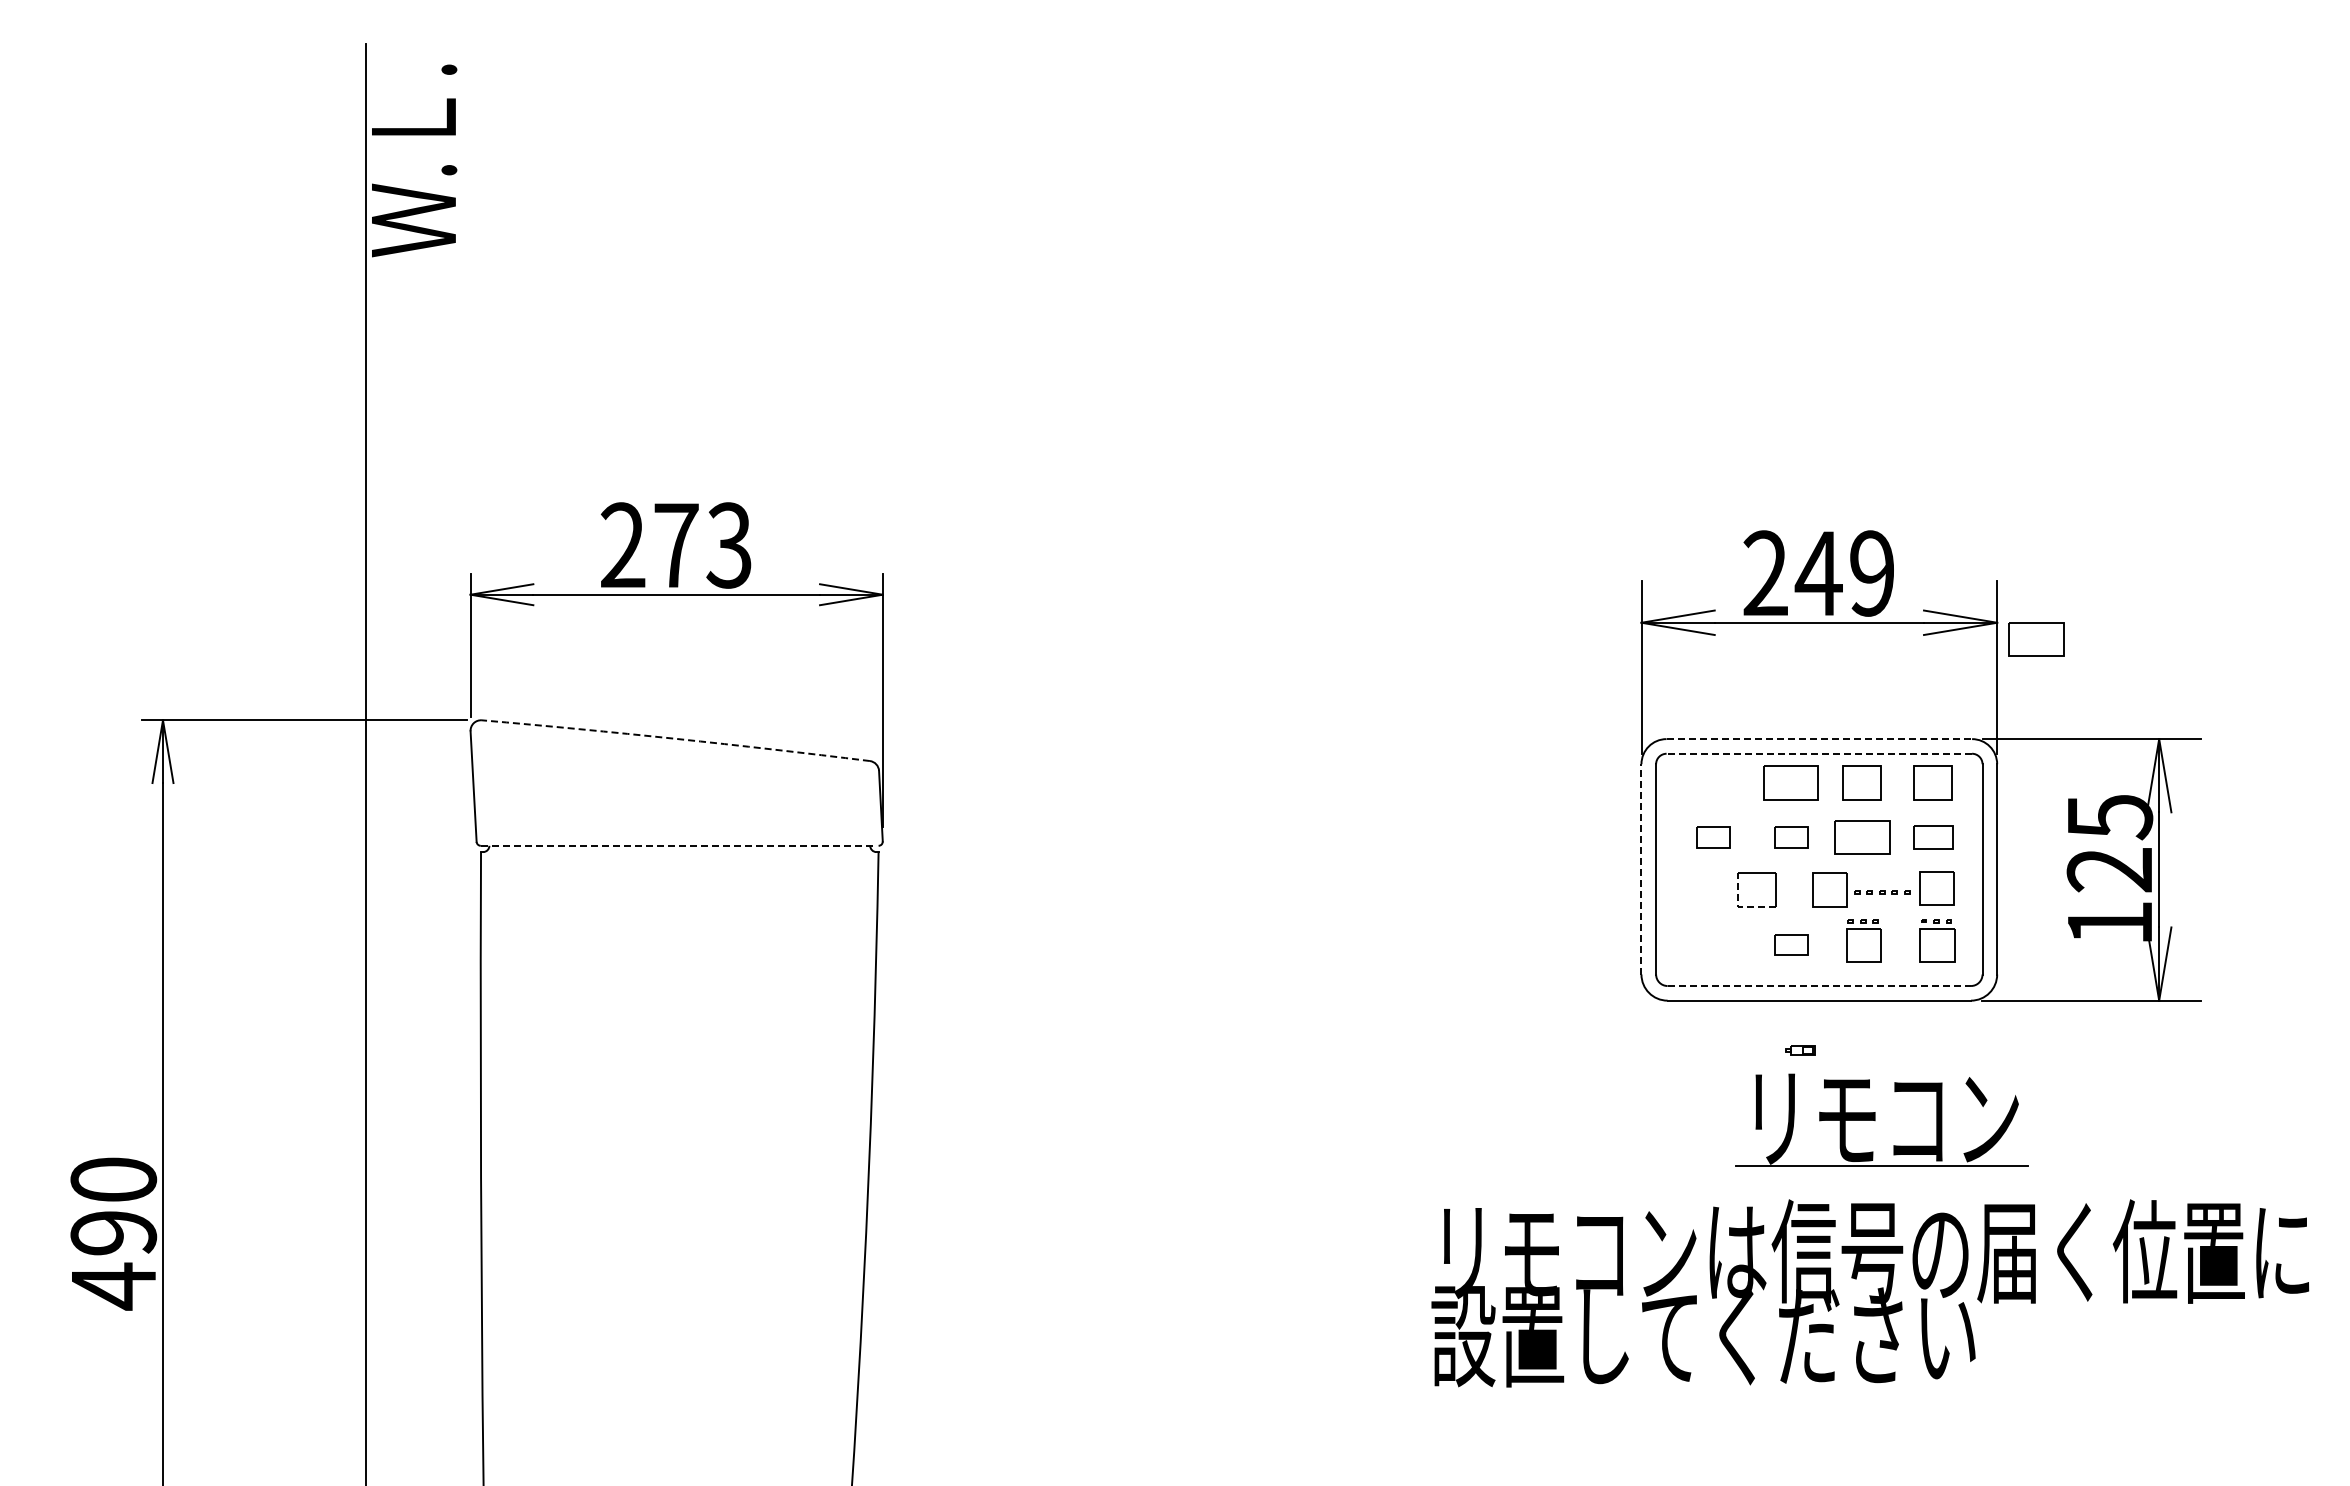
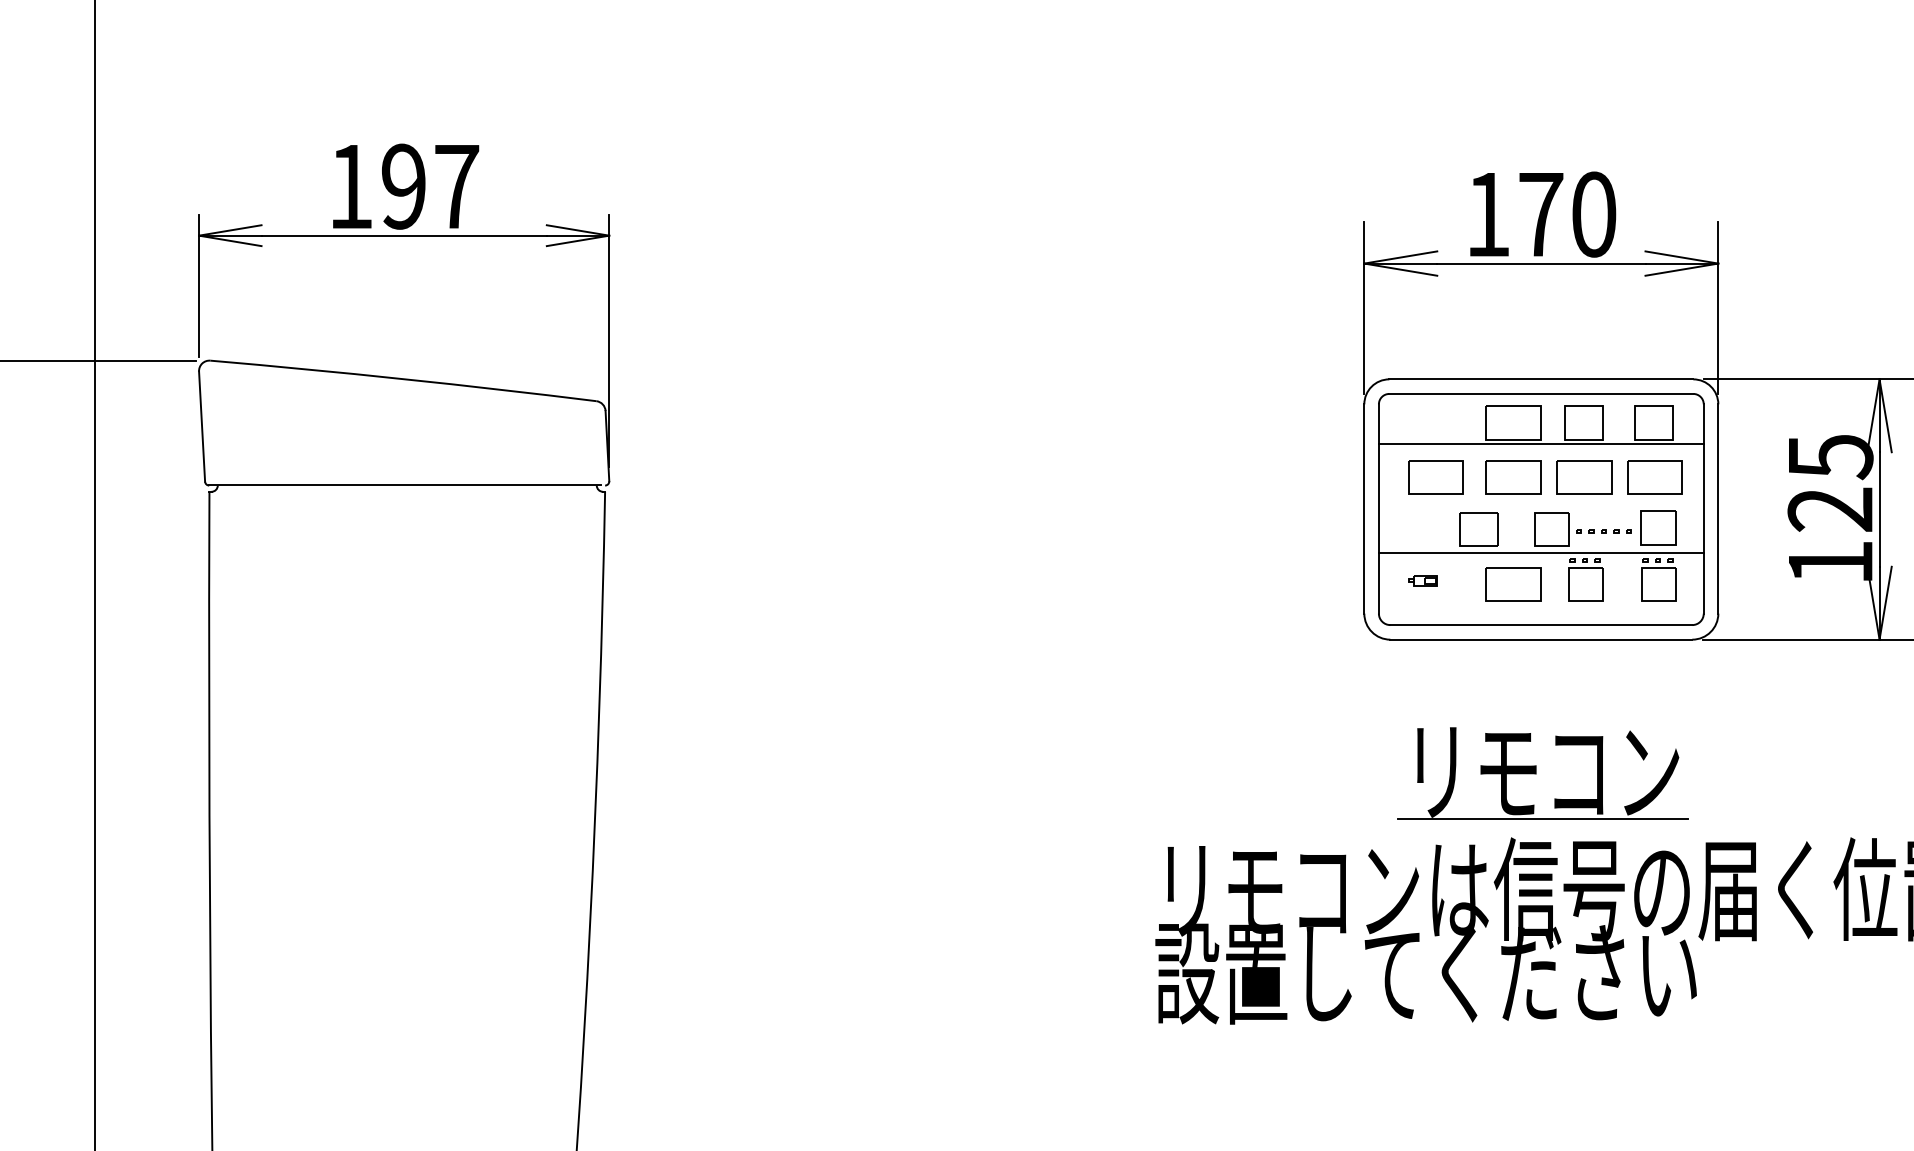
text: (675, 545) -> (403, 186), 273 -> 197
text: (1818, 573) -> (1540, 214), 249 -> 170
part: (2036, 639) -> (1757, 280), removed
arc: (676, 738) -> (403, 378), dashed -> solid
line: (1819, 739) -> (1541, 379), dashed -> solid
line: (1819, 753) -> (1541, 393), dashed -> solid
line: (1819, 804) -> (1541, 444), added
part: (1713, 837) -> (1436, 477), size x1.67
part: (1791, 837) -> (1513, 477), size x1.67
part: (1933, 837) -> (1654, 477), size x1.43
line: (677, 845) -> (404, 485), dashed -> solid
line: (1641, 868) -> (1364, 508), dashed -> solid
line: (1739, 906) -> (1461, 545), dashed -> solid
line: (1819, 913) -> (1541, 552), added
part: (1791, 945) -> (1513, 584), size x1.67
line: (1819, 986) -> (1541, 625), dashed -> solid
part: (1800, 1050) -> (1423, 580), moved
part: (1881, 1119) -> (1542, 772), moved

